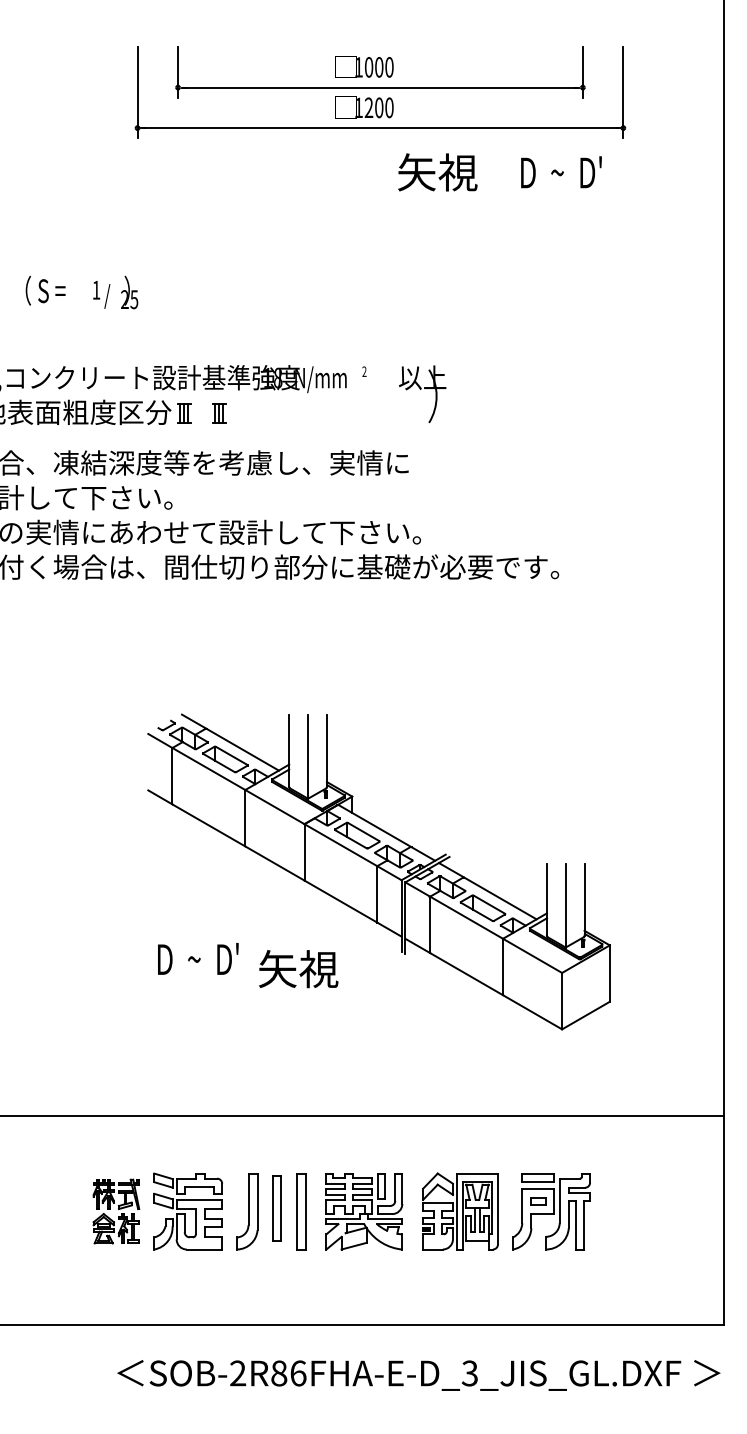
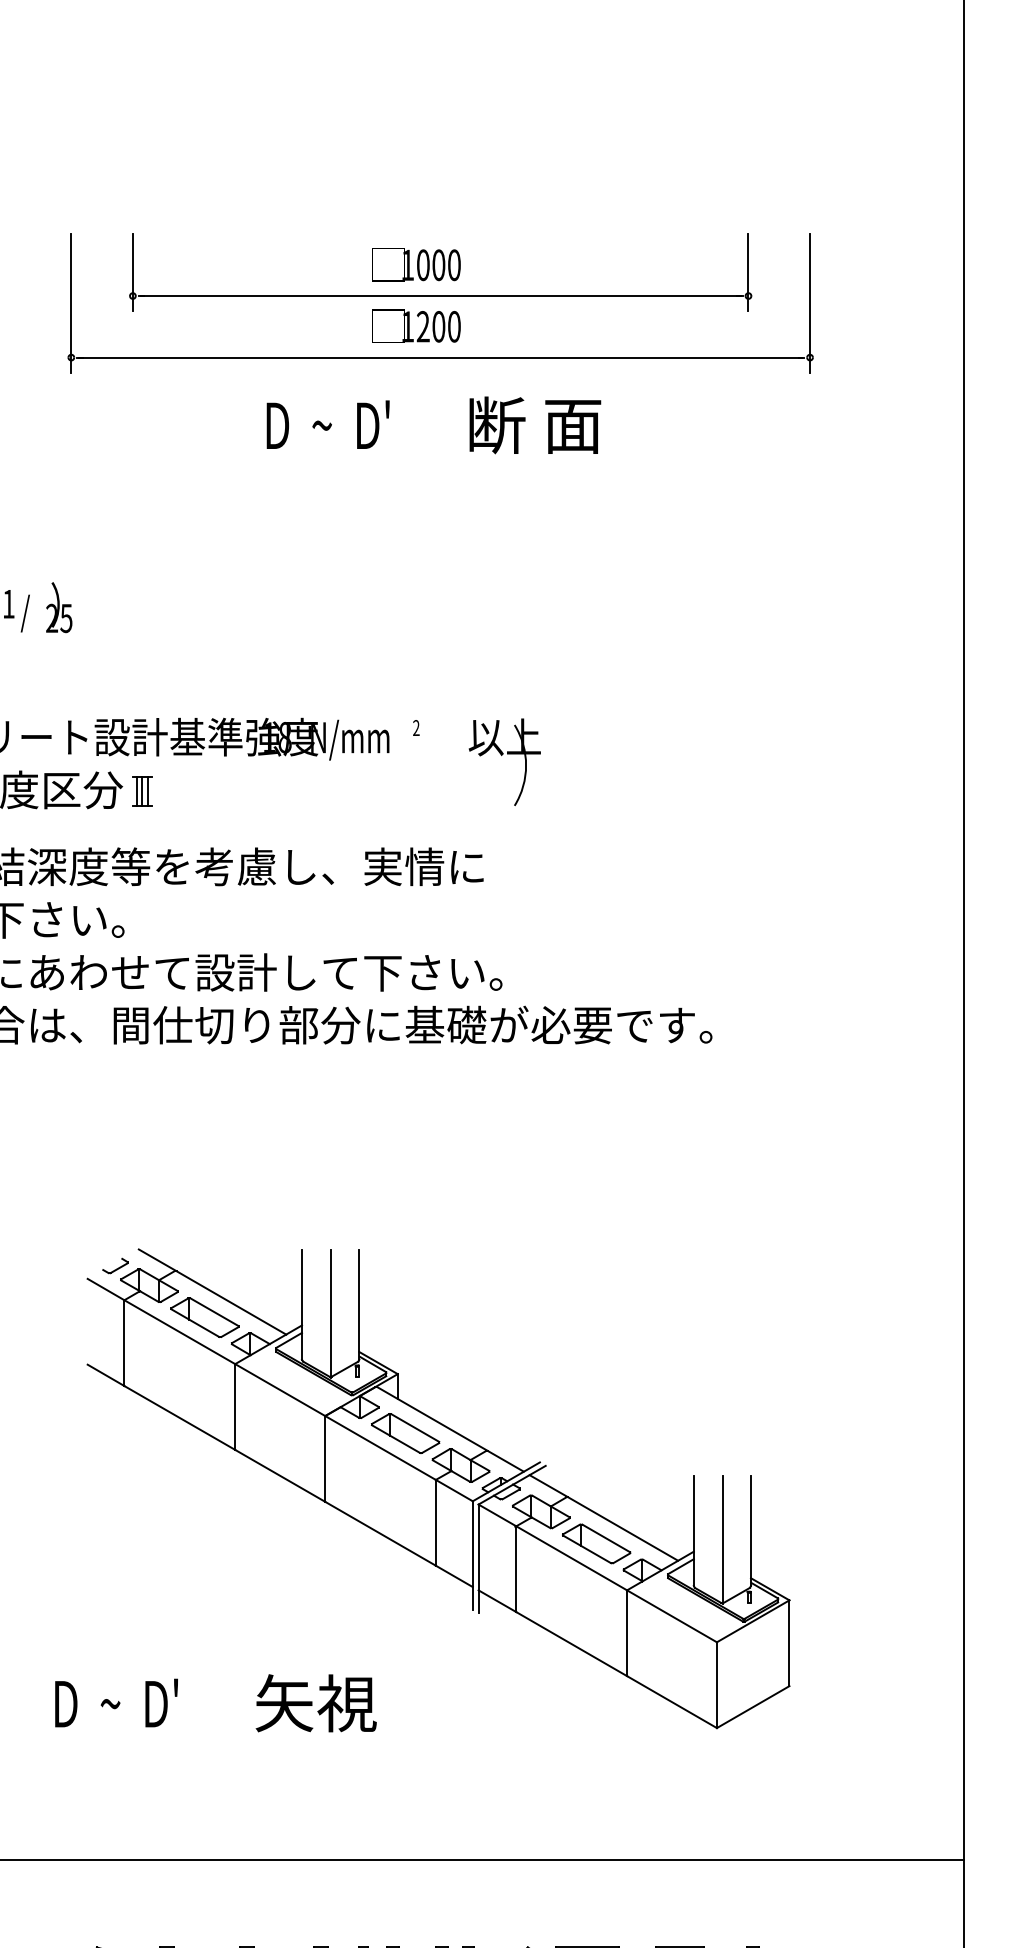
text: (441, 172) -> (533, 425), 矢視 -> 断 面
text: (561, 172) -> (328, 425), moved
part: (219, 413) -> (195, 791), removed
text: (198, 958) -> (116, 1702), moved
text: (298, 969) -> (316, 1703), moved

